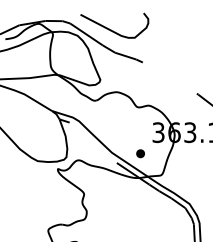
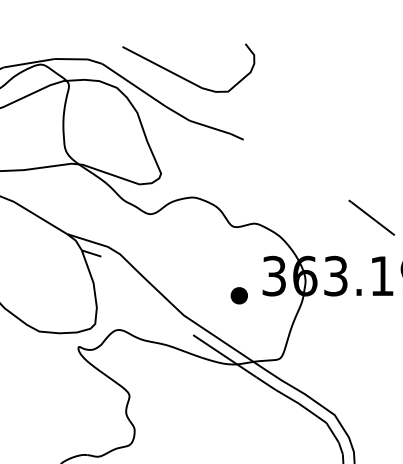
part: (140, 153) -> (239, 295), moved

